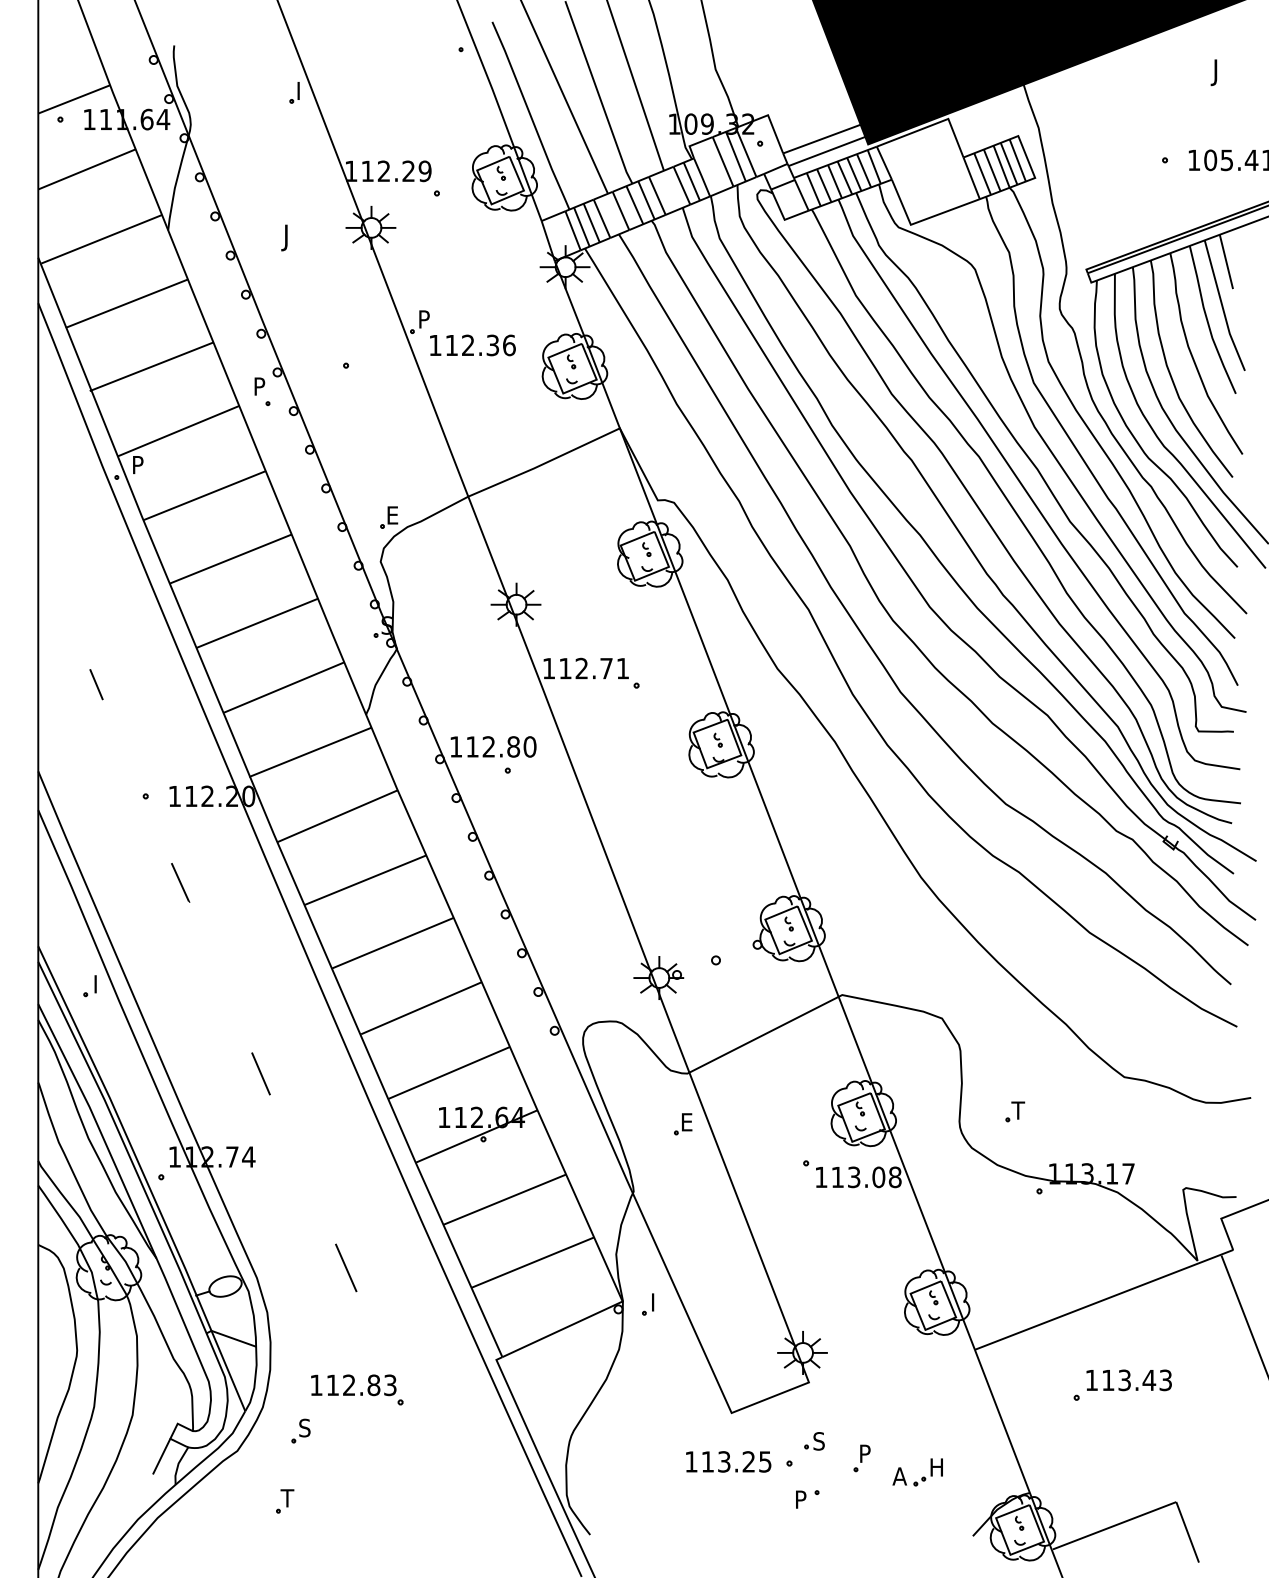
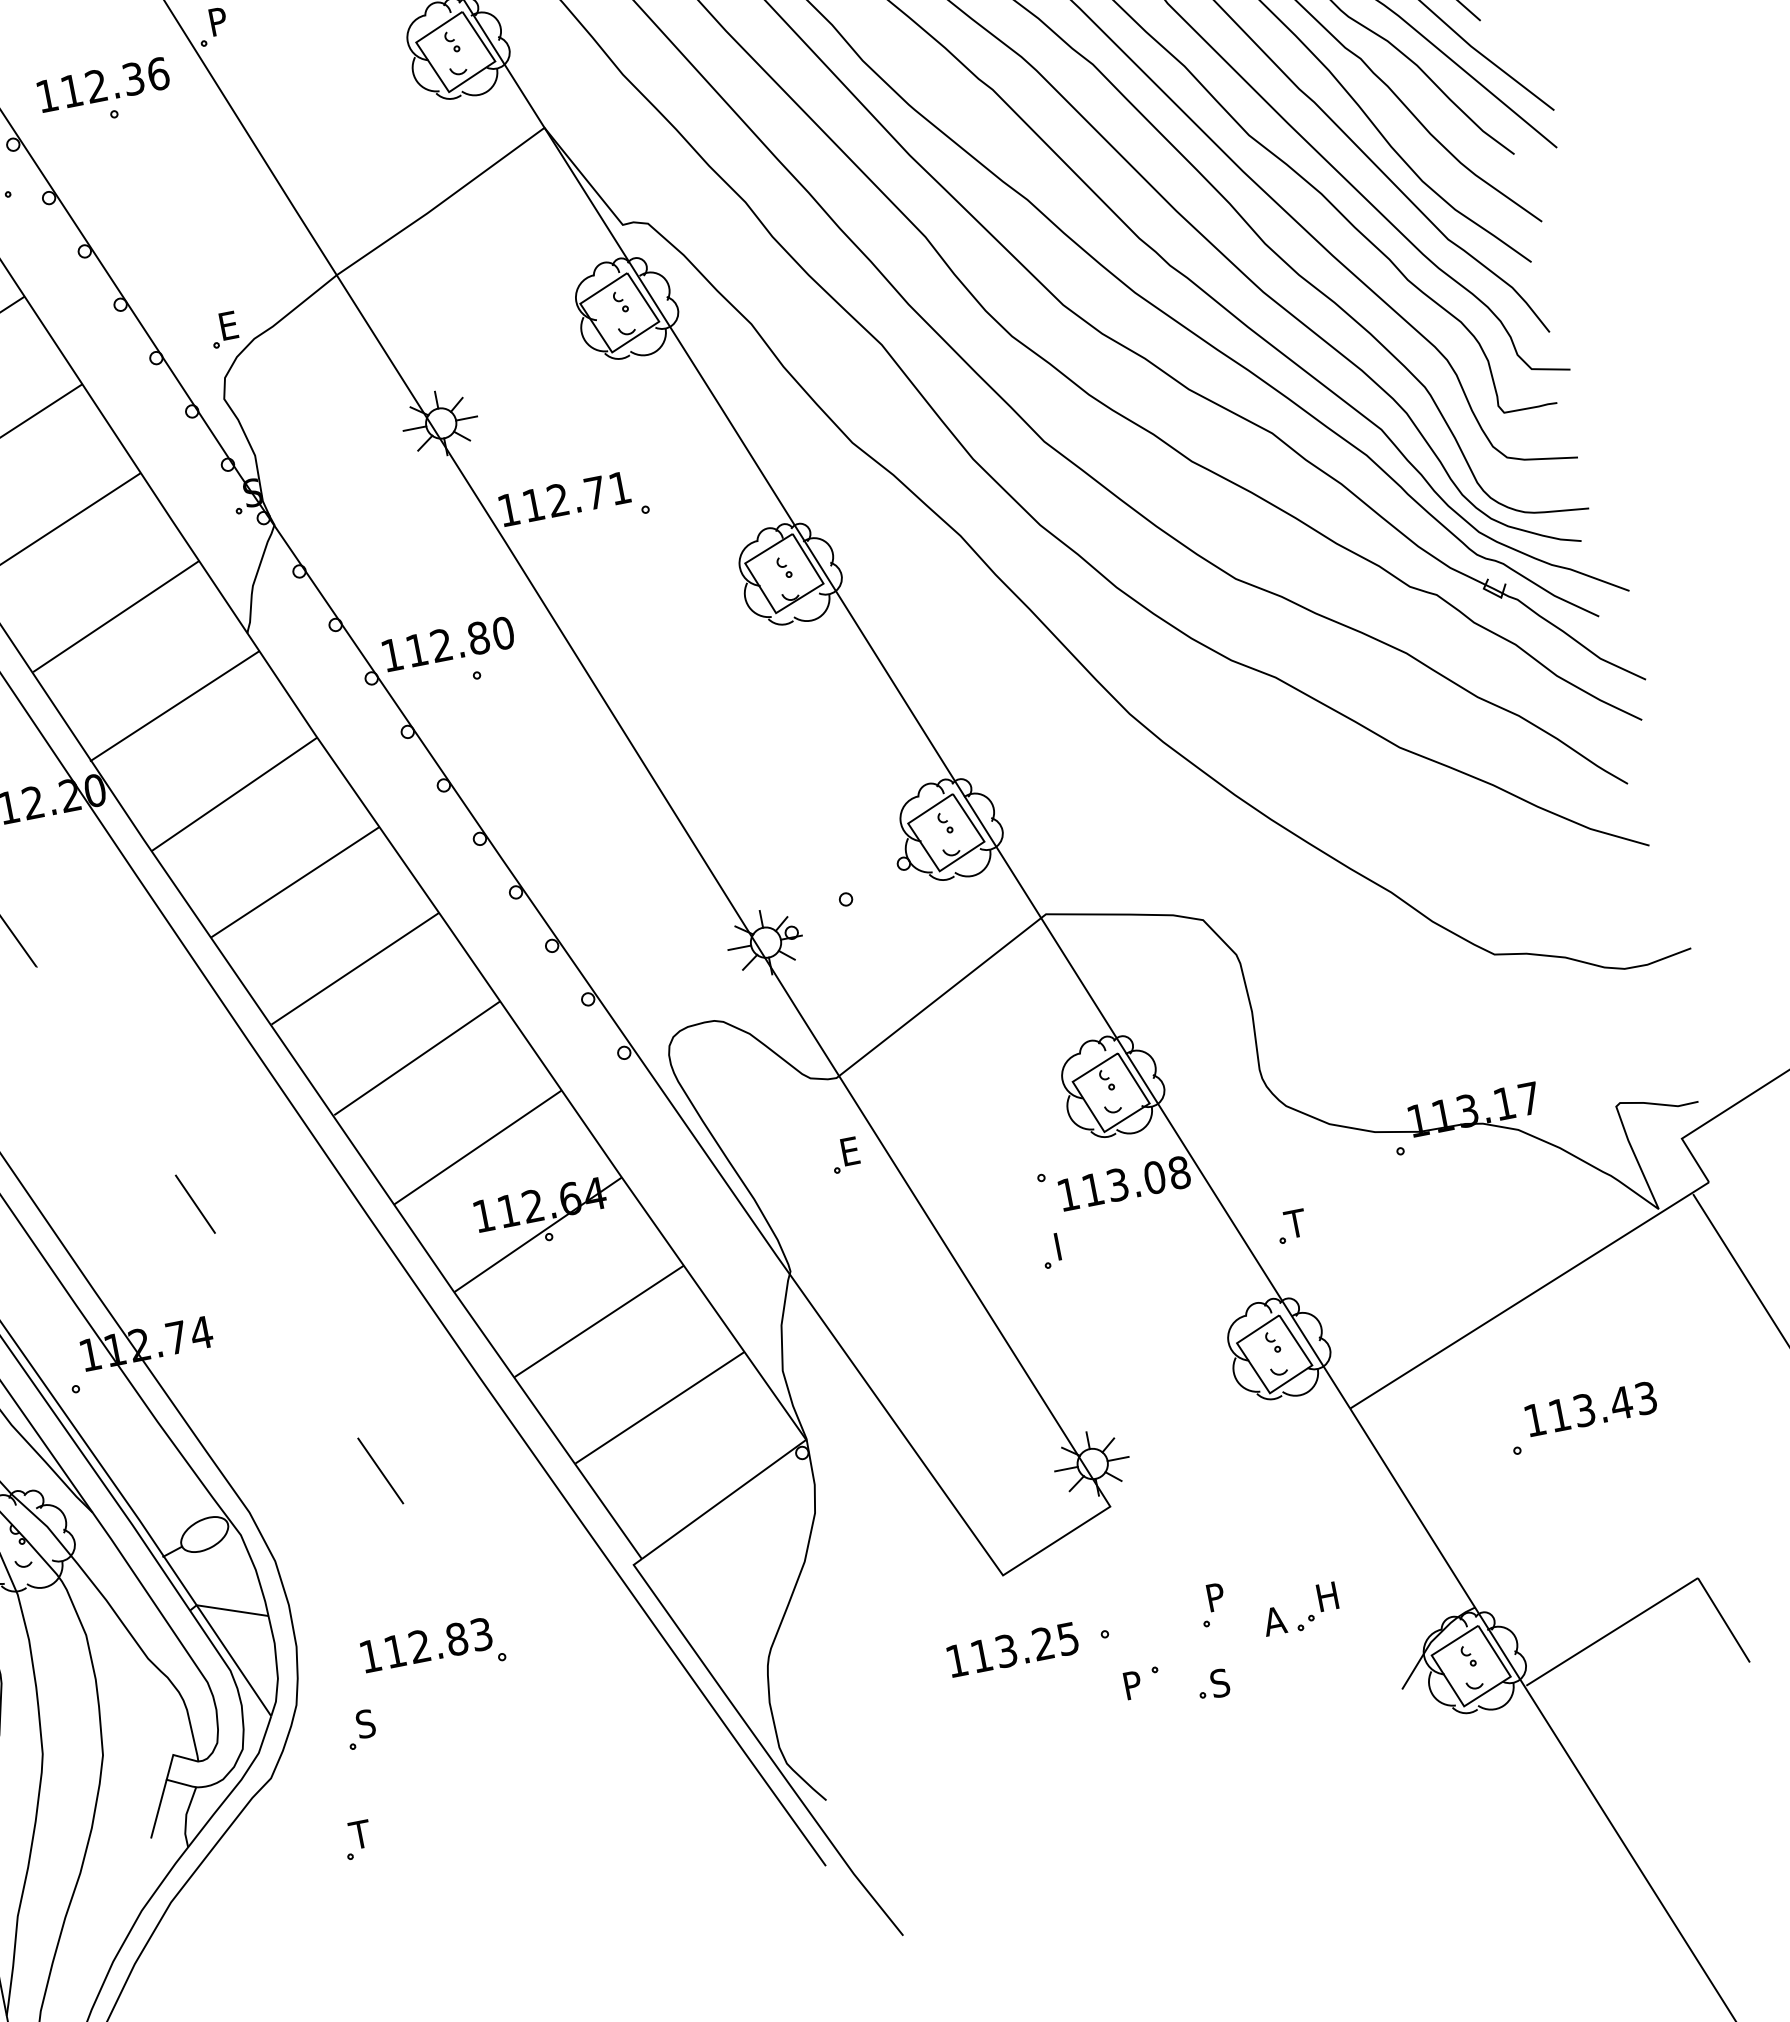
text: (472, 345) -> (103, 85), moved
part: (1015, 1111) -> (1291, 1225), moved
part: (648, 1304) -> (1051, 1251), moved
part: (814, 1441) -> (1213, 1684), moved

